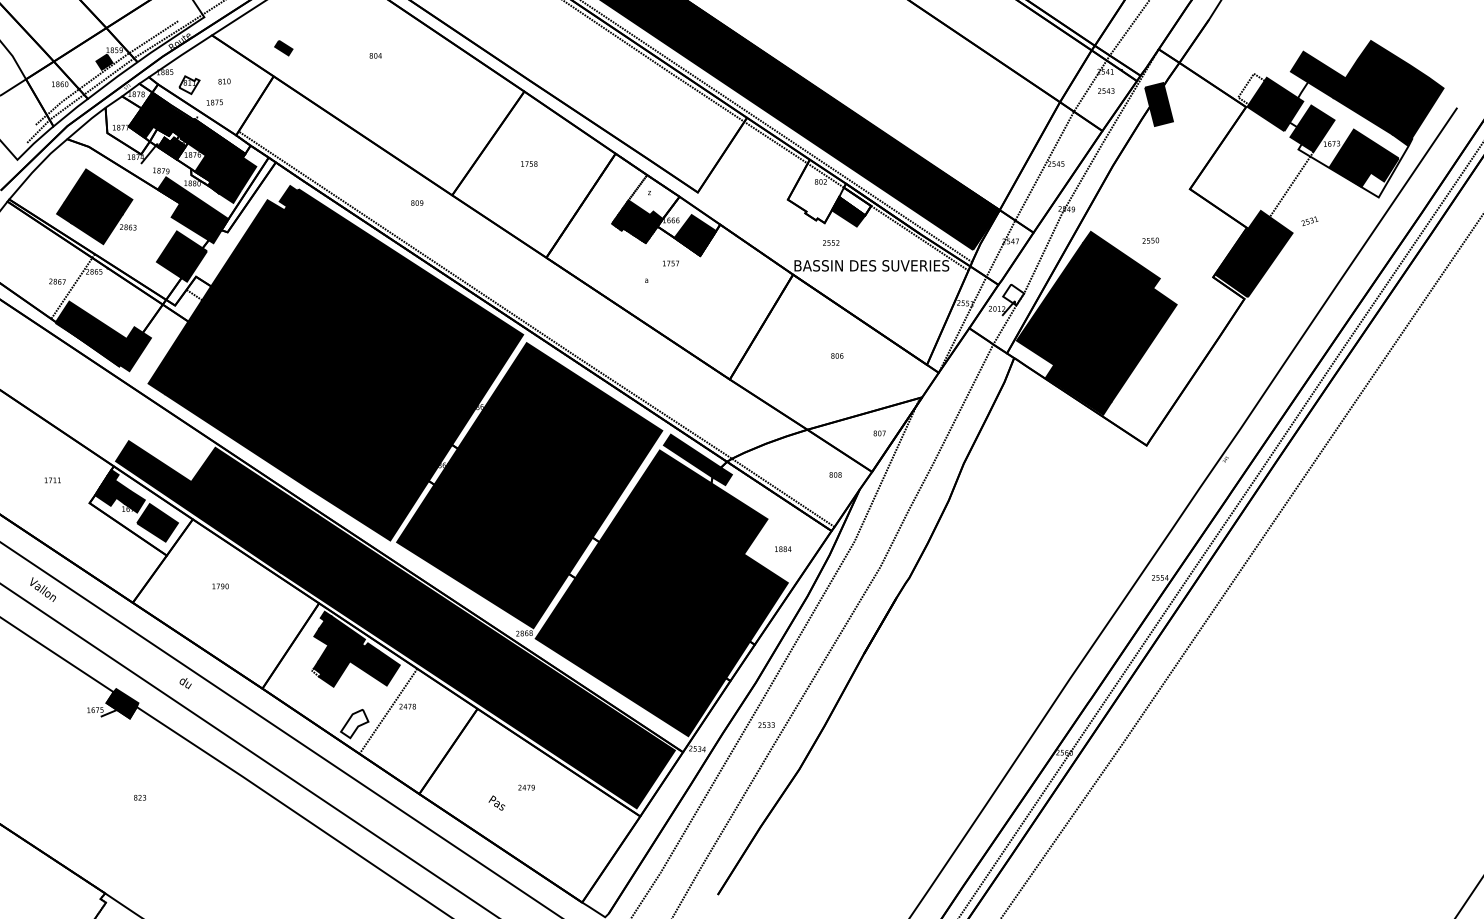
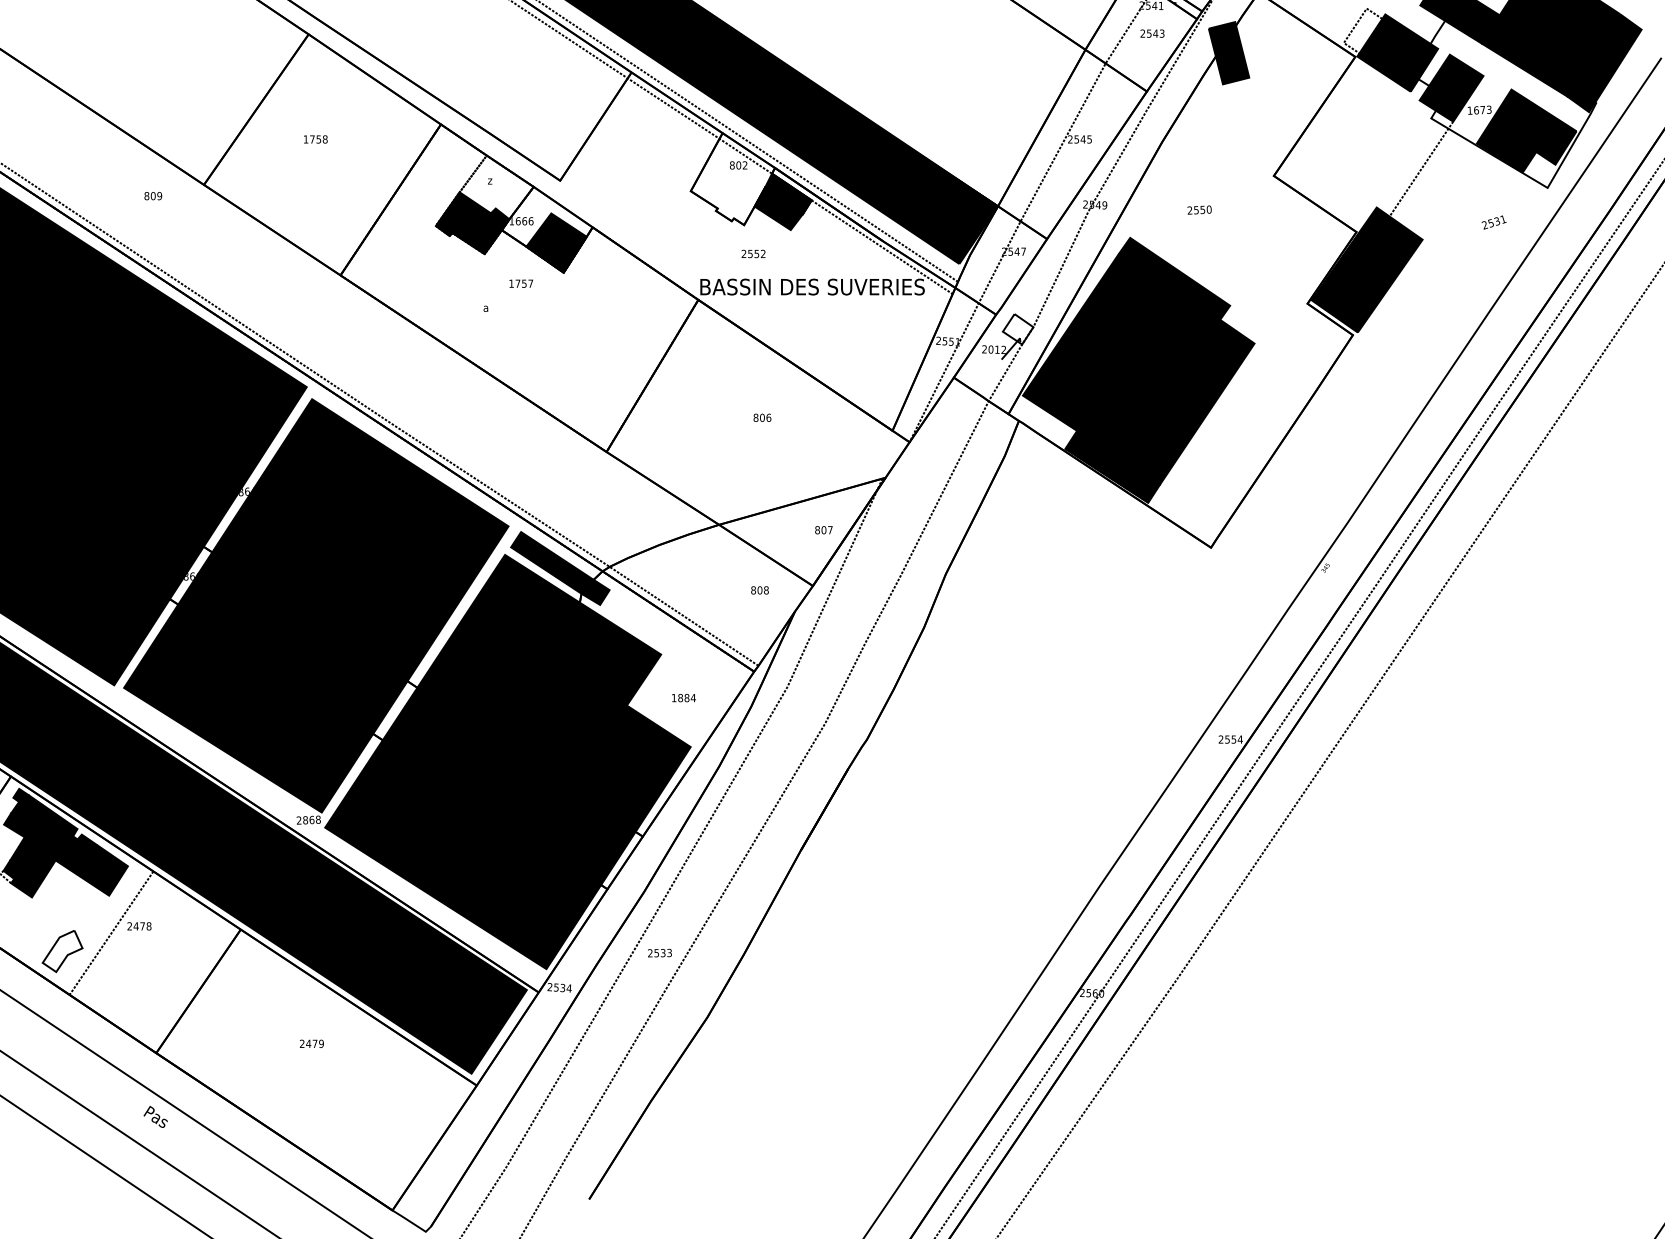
fill: (855, 201) -> (788, 193), added
text: (1309, 220) -> (1493, 221), moved
text: (1150, 240) -> (1199, 209), moved
text: (496, 802) -> (155, 1116), moved

